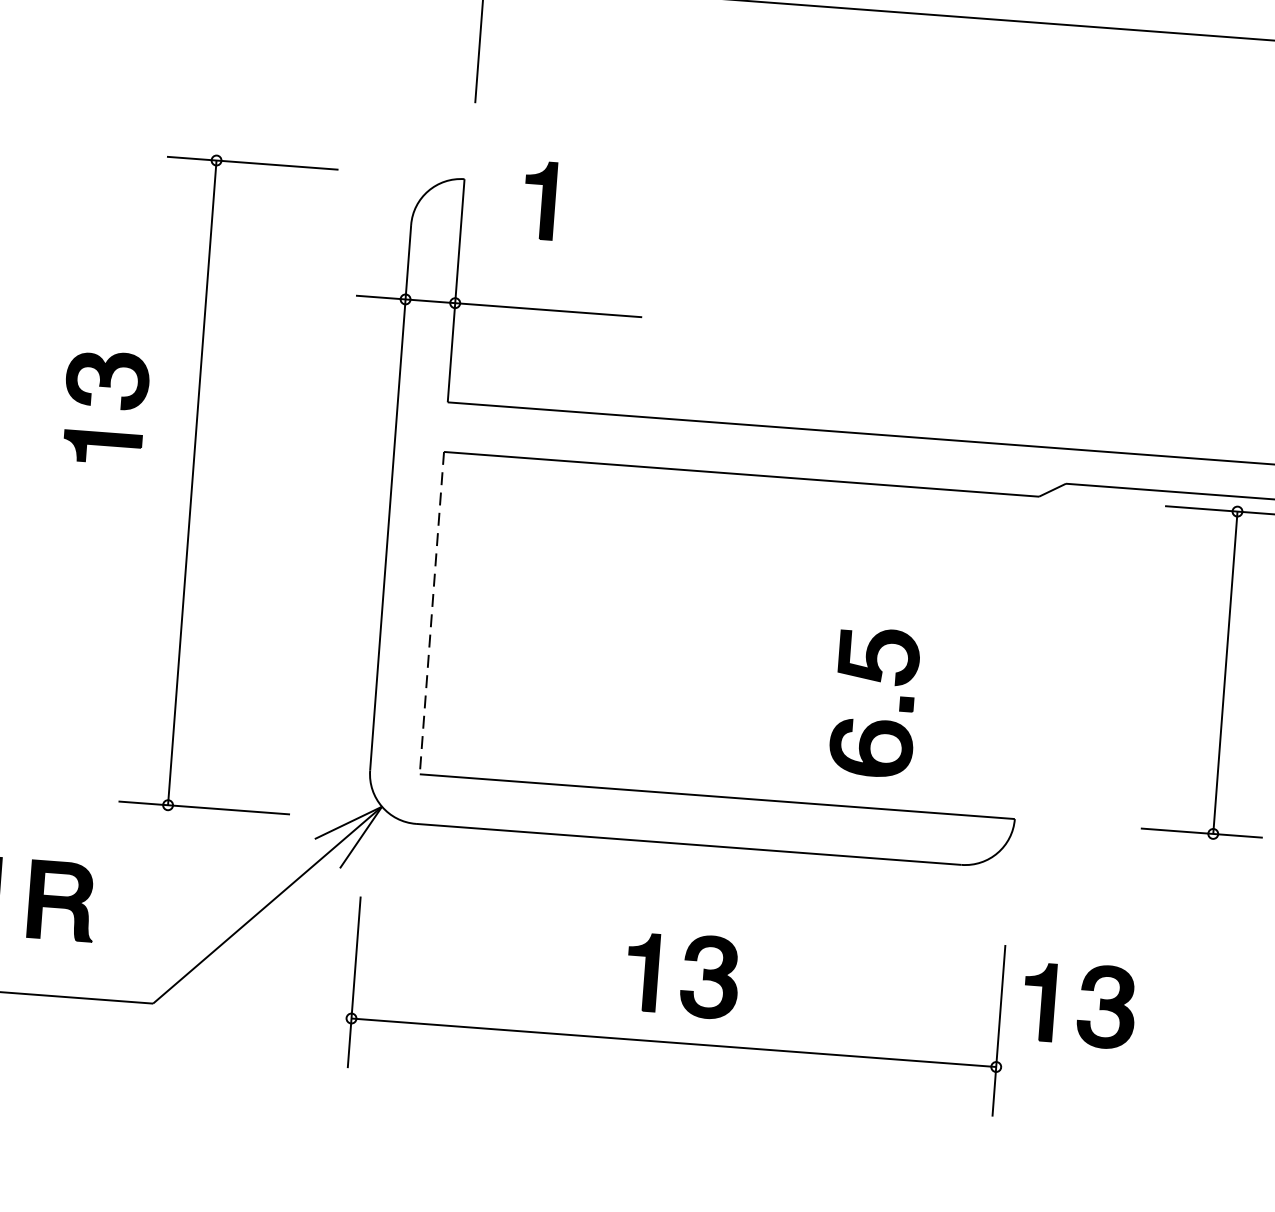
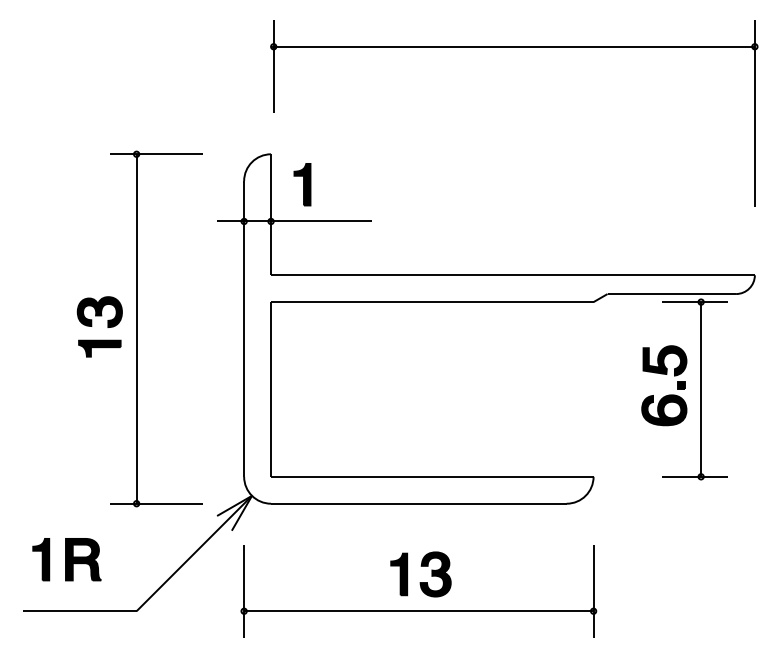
part: (539, 200) -> (302, 184), moved
part: (92, 405) -> (92, 326), moved
line: (432, 613) -> (271, 389), dashed -> solid
part: (881, 719) -> (668, 394), moved
part: (1079, 990) -> (635, 566), removed

